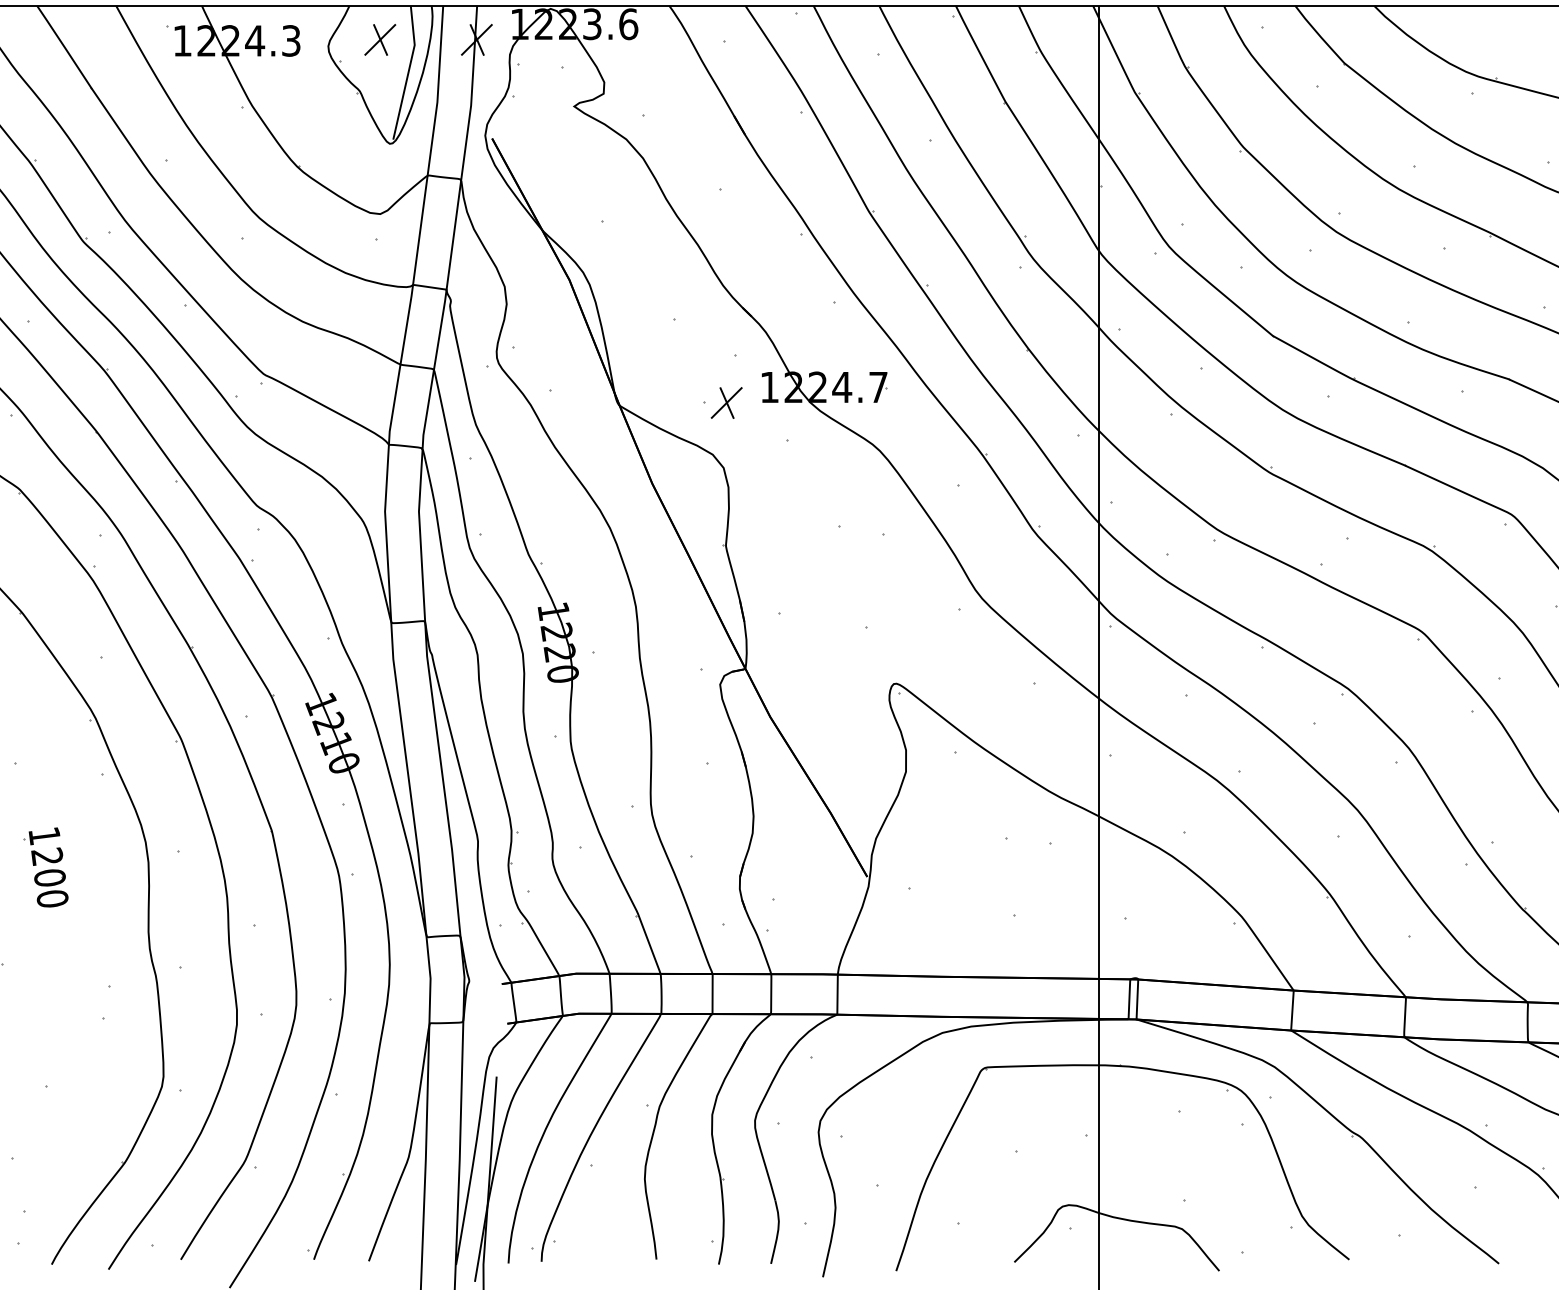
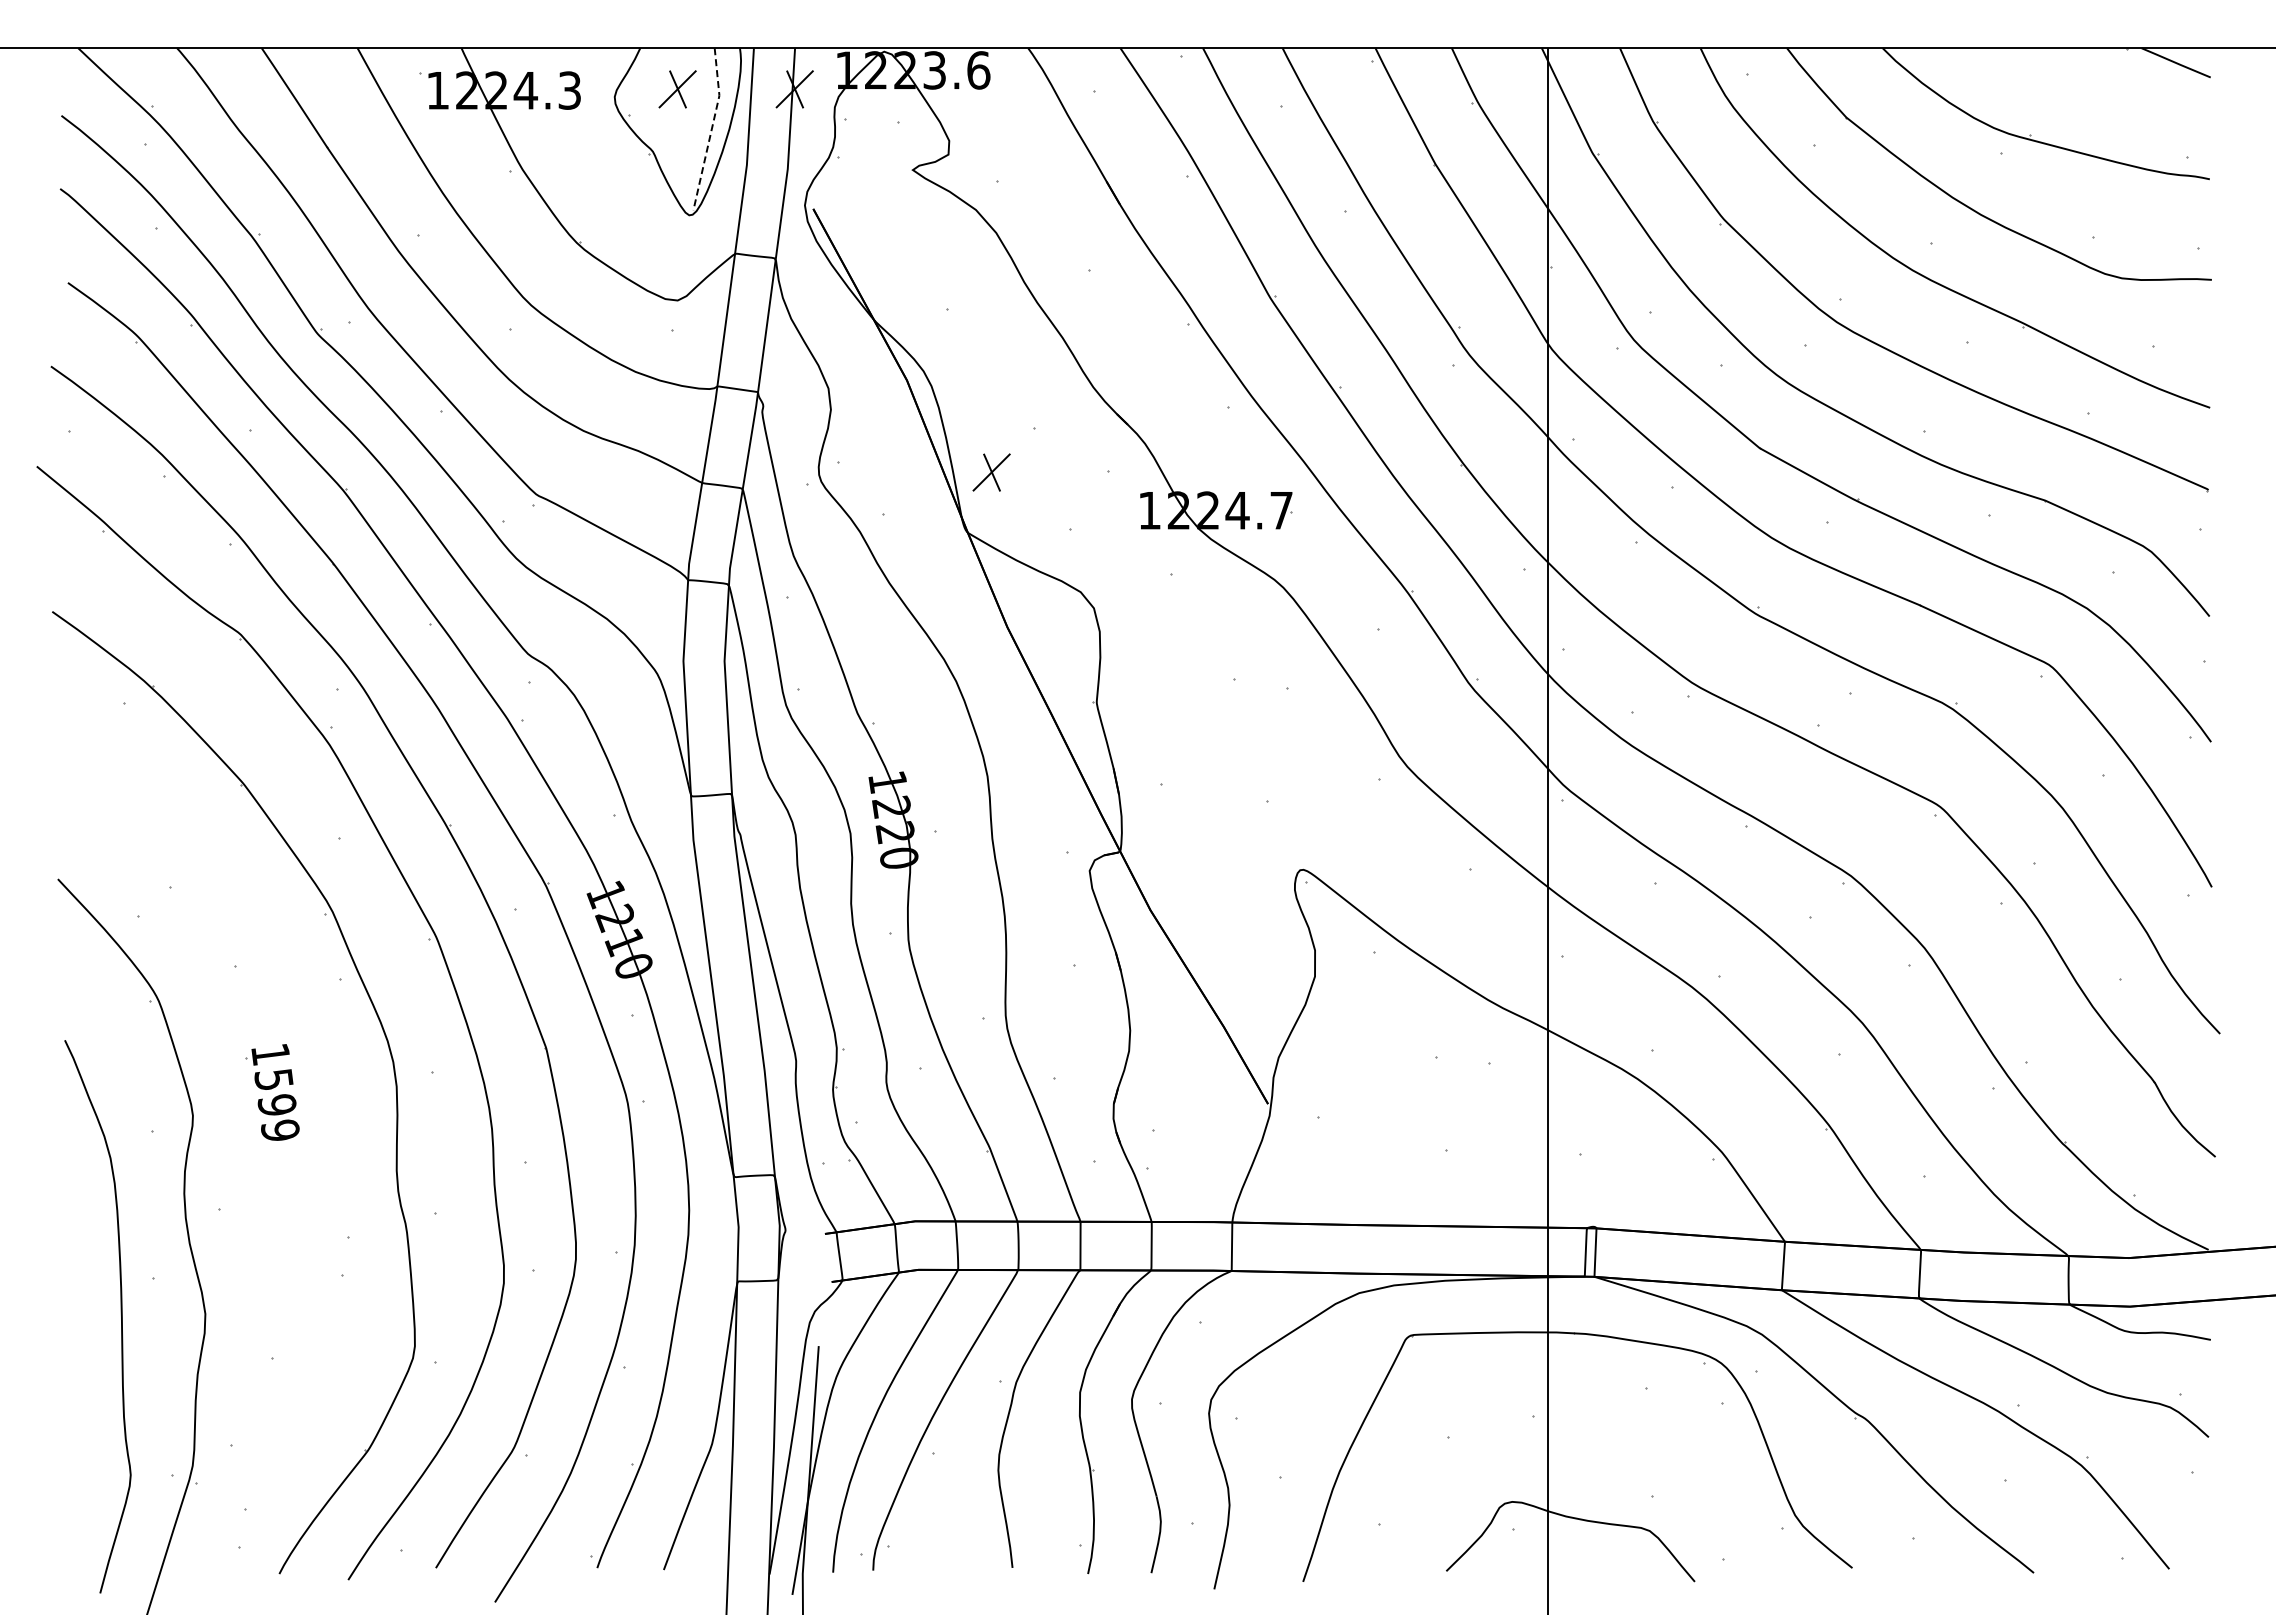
line: (408, 73) -> (711, 129), solid -> dashed
part: (726, 402) -> (991, 472), moved
text: (49, 877) -> (276, 1104), 1200 -> 1599

